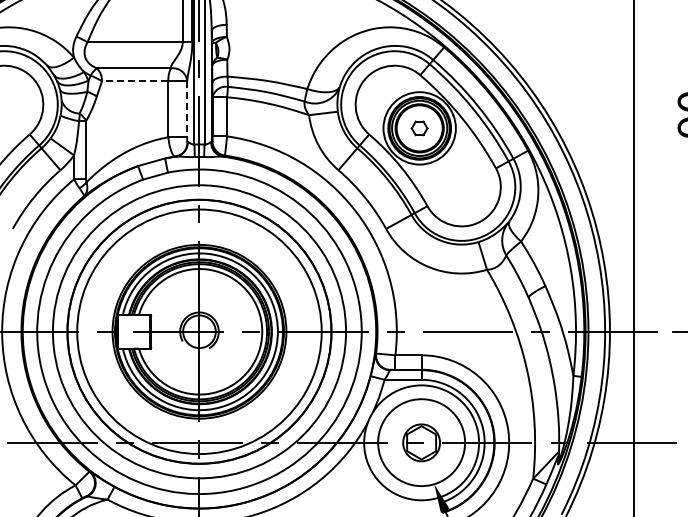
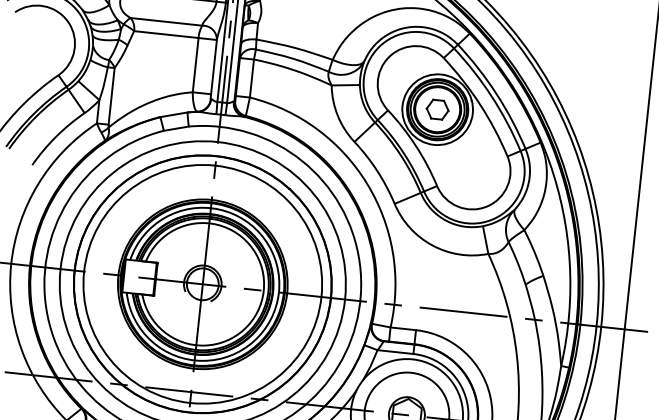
line: (134, 81) -> (165, 34), dashed -> solid
line: (187, 109) -> (214, 67), dashed -> solid
part: (419, 128) -> (437, 109), size x1.43

